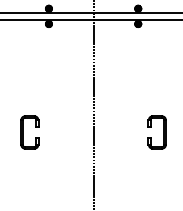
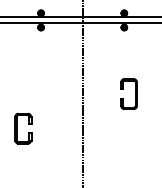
part: (163, 132) -> (134, 94), moved

